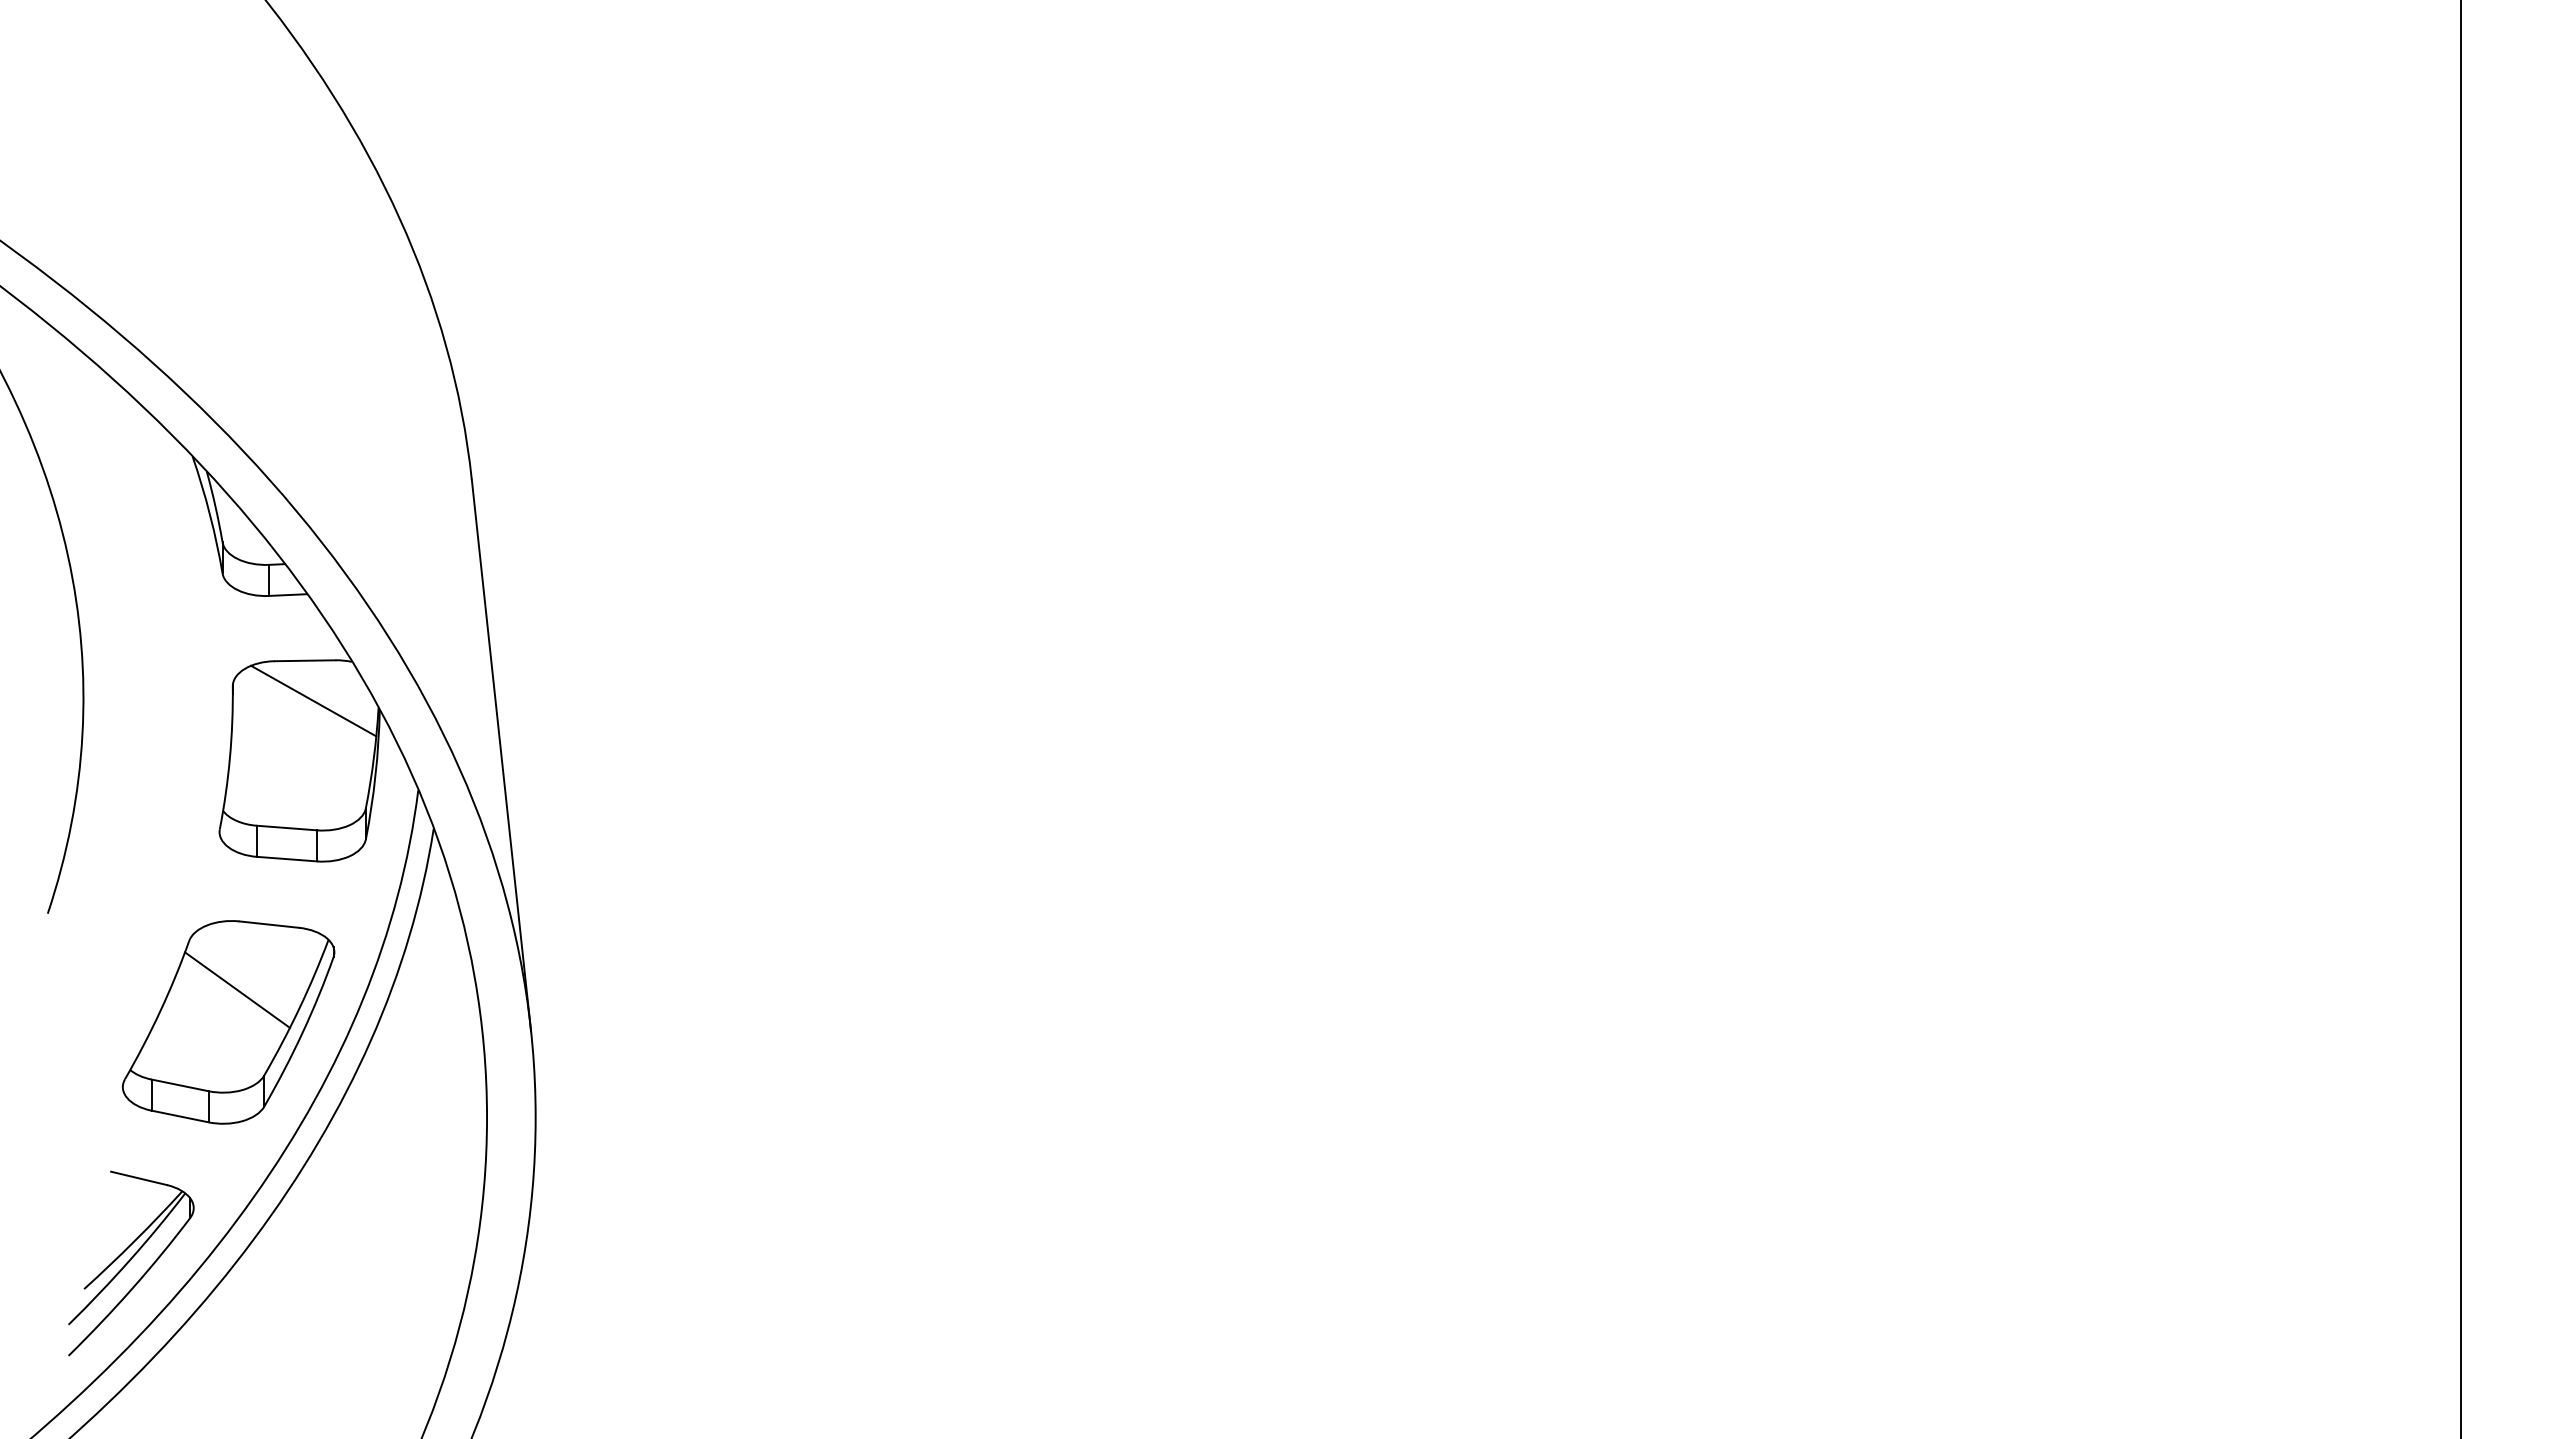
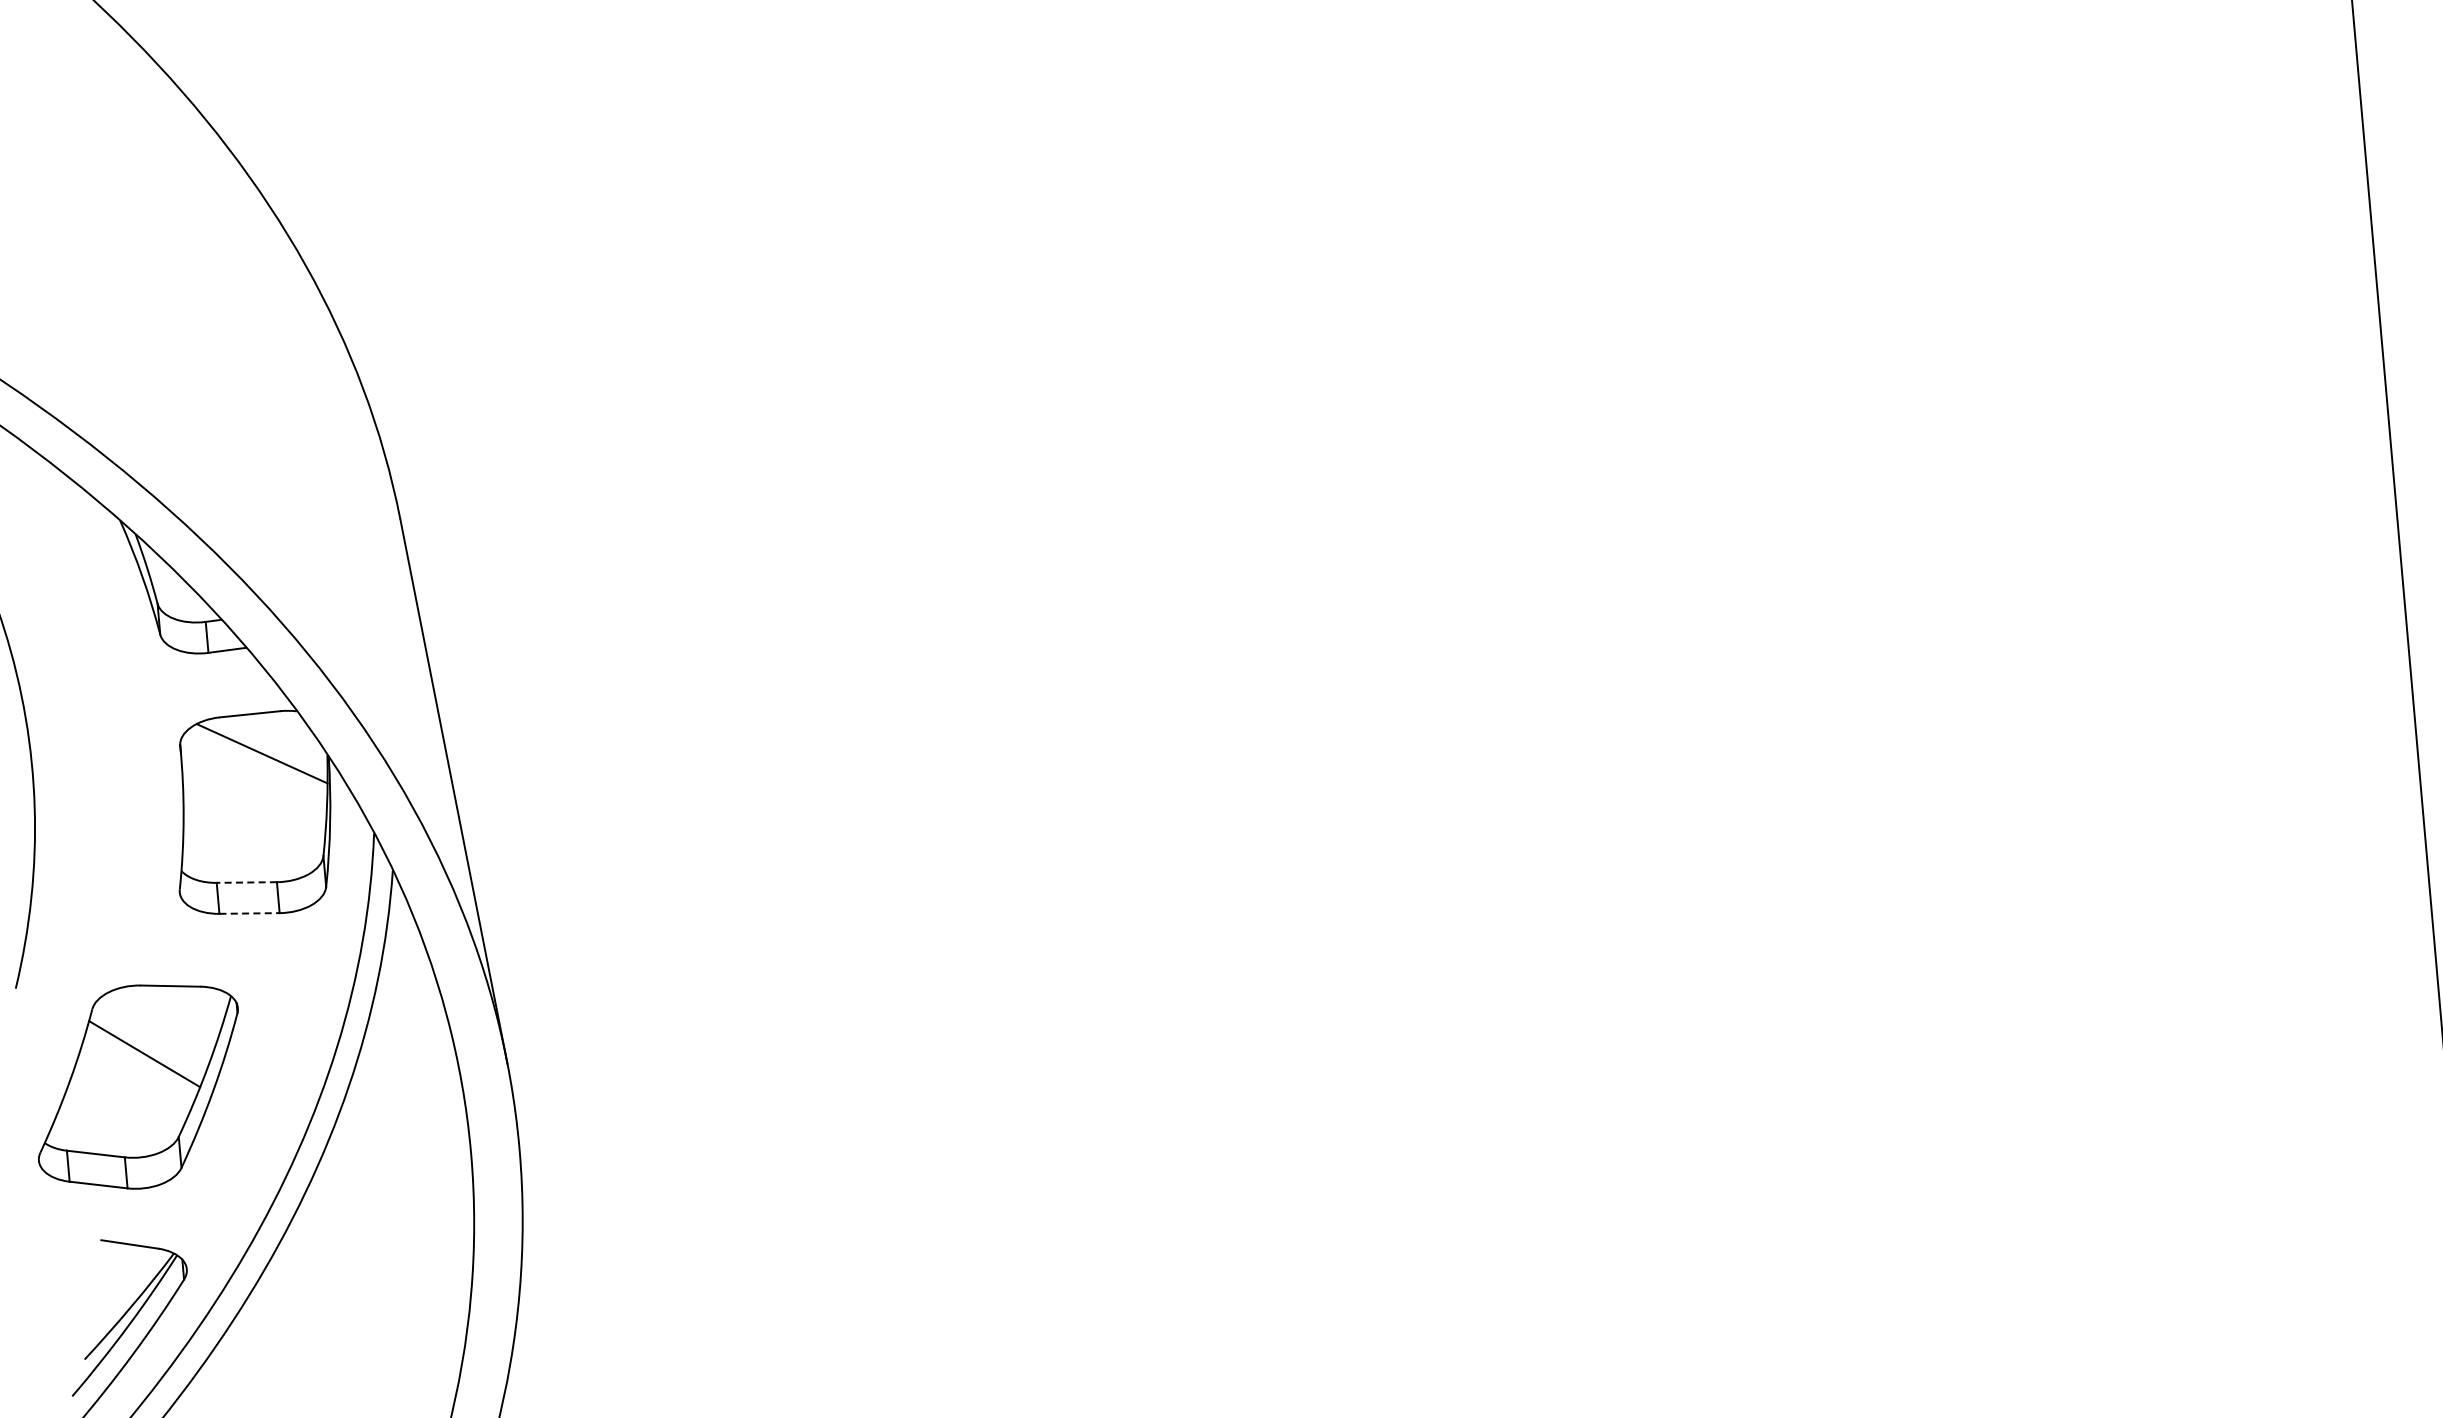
line: (286, 828) -> (246, 883), solid -> dashed
line: (287, 859) -> (249, 913), solid -> dashed
part: (228, 1022) -> (138, 1087), moved

